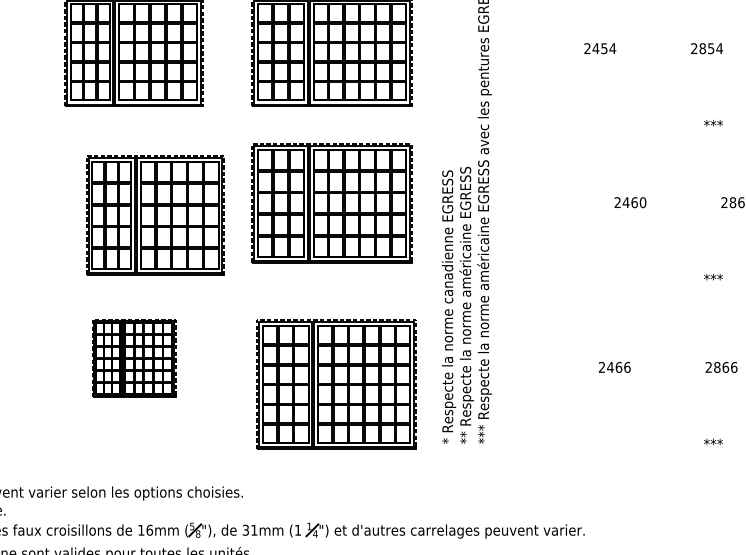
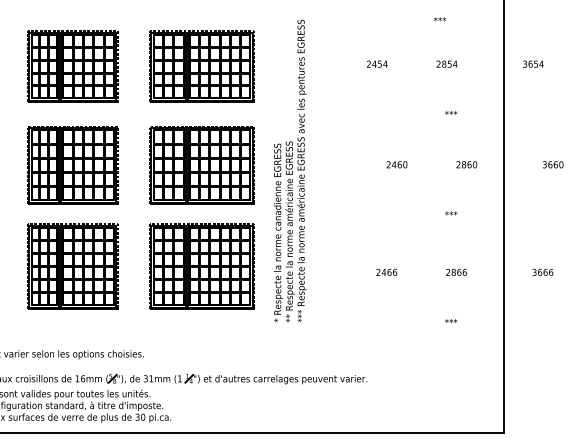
part: (155, 215) -> (72, 165), moved
part: (133, 358) -> (72, 266), size x1.67
part: (335, 384) -> (201, 266), moved

